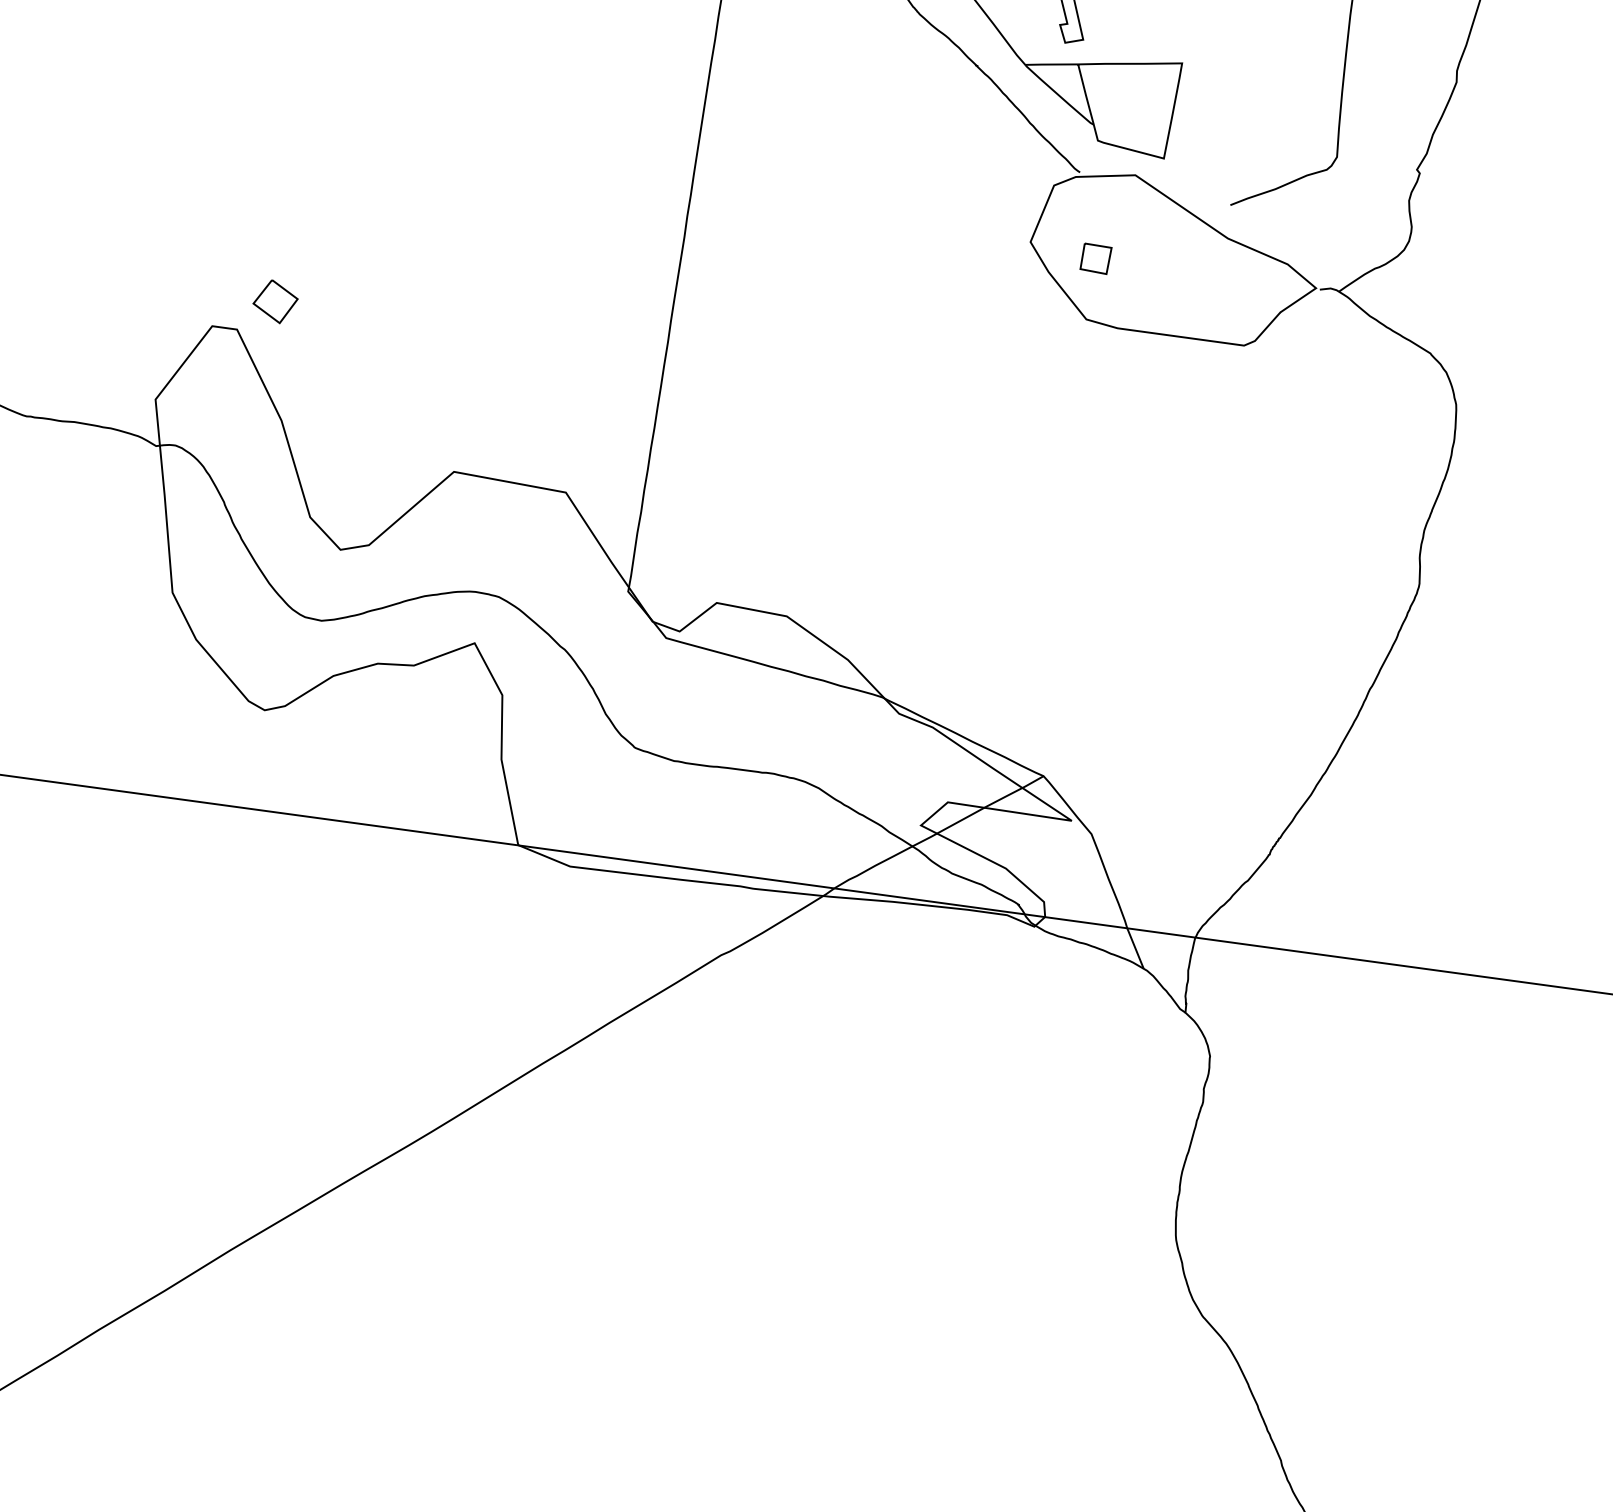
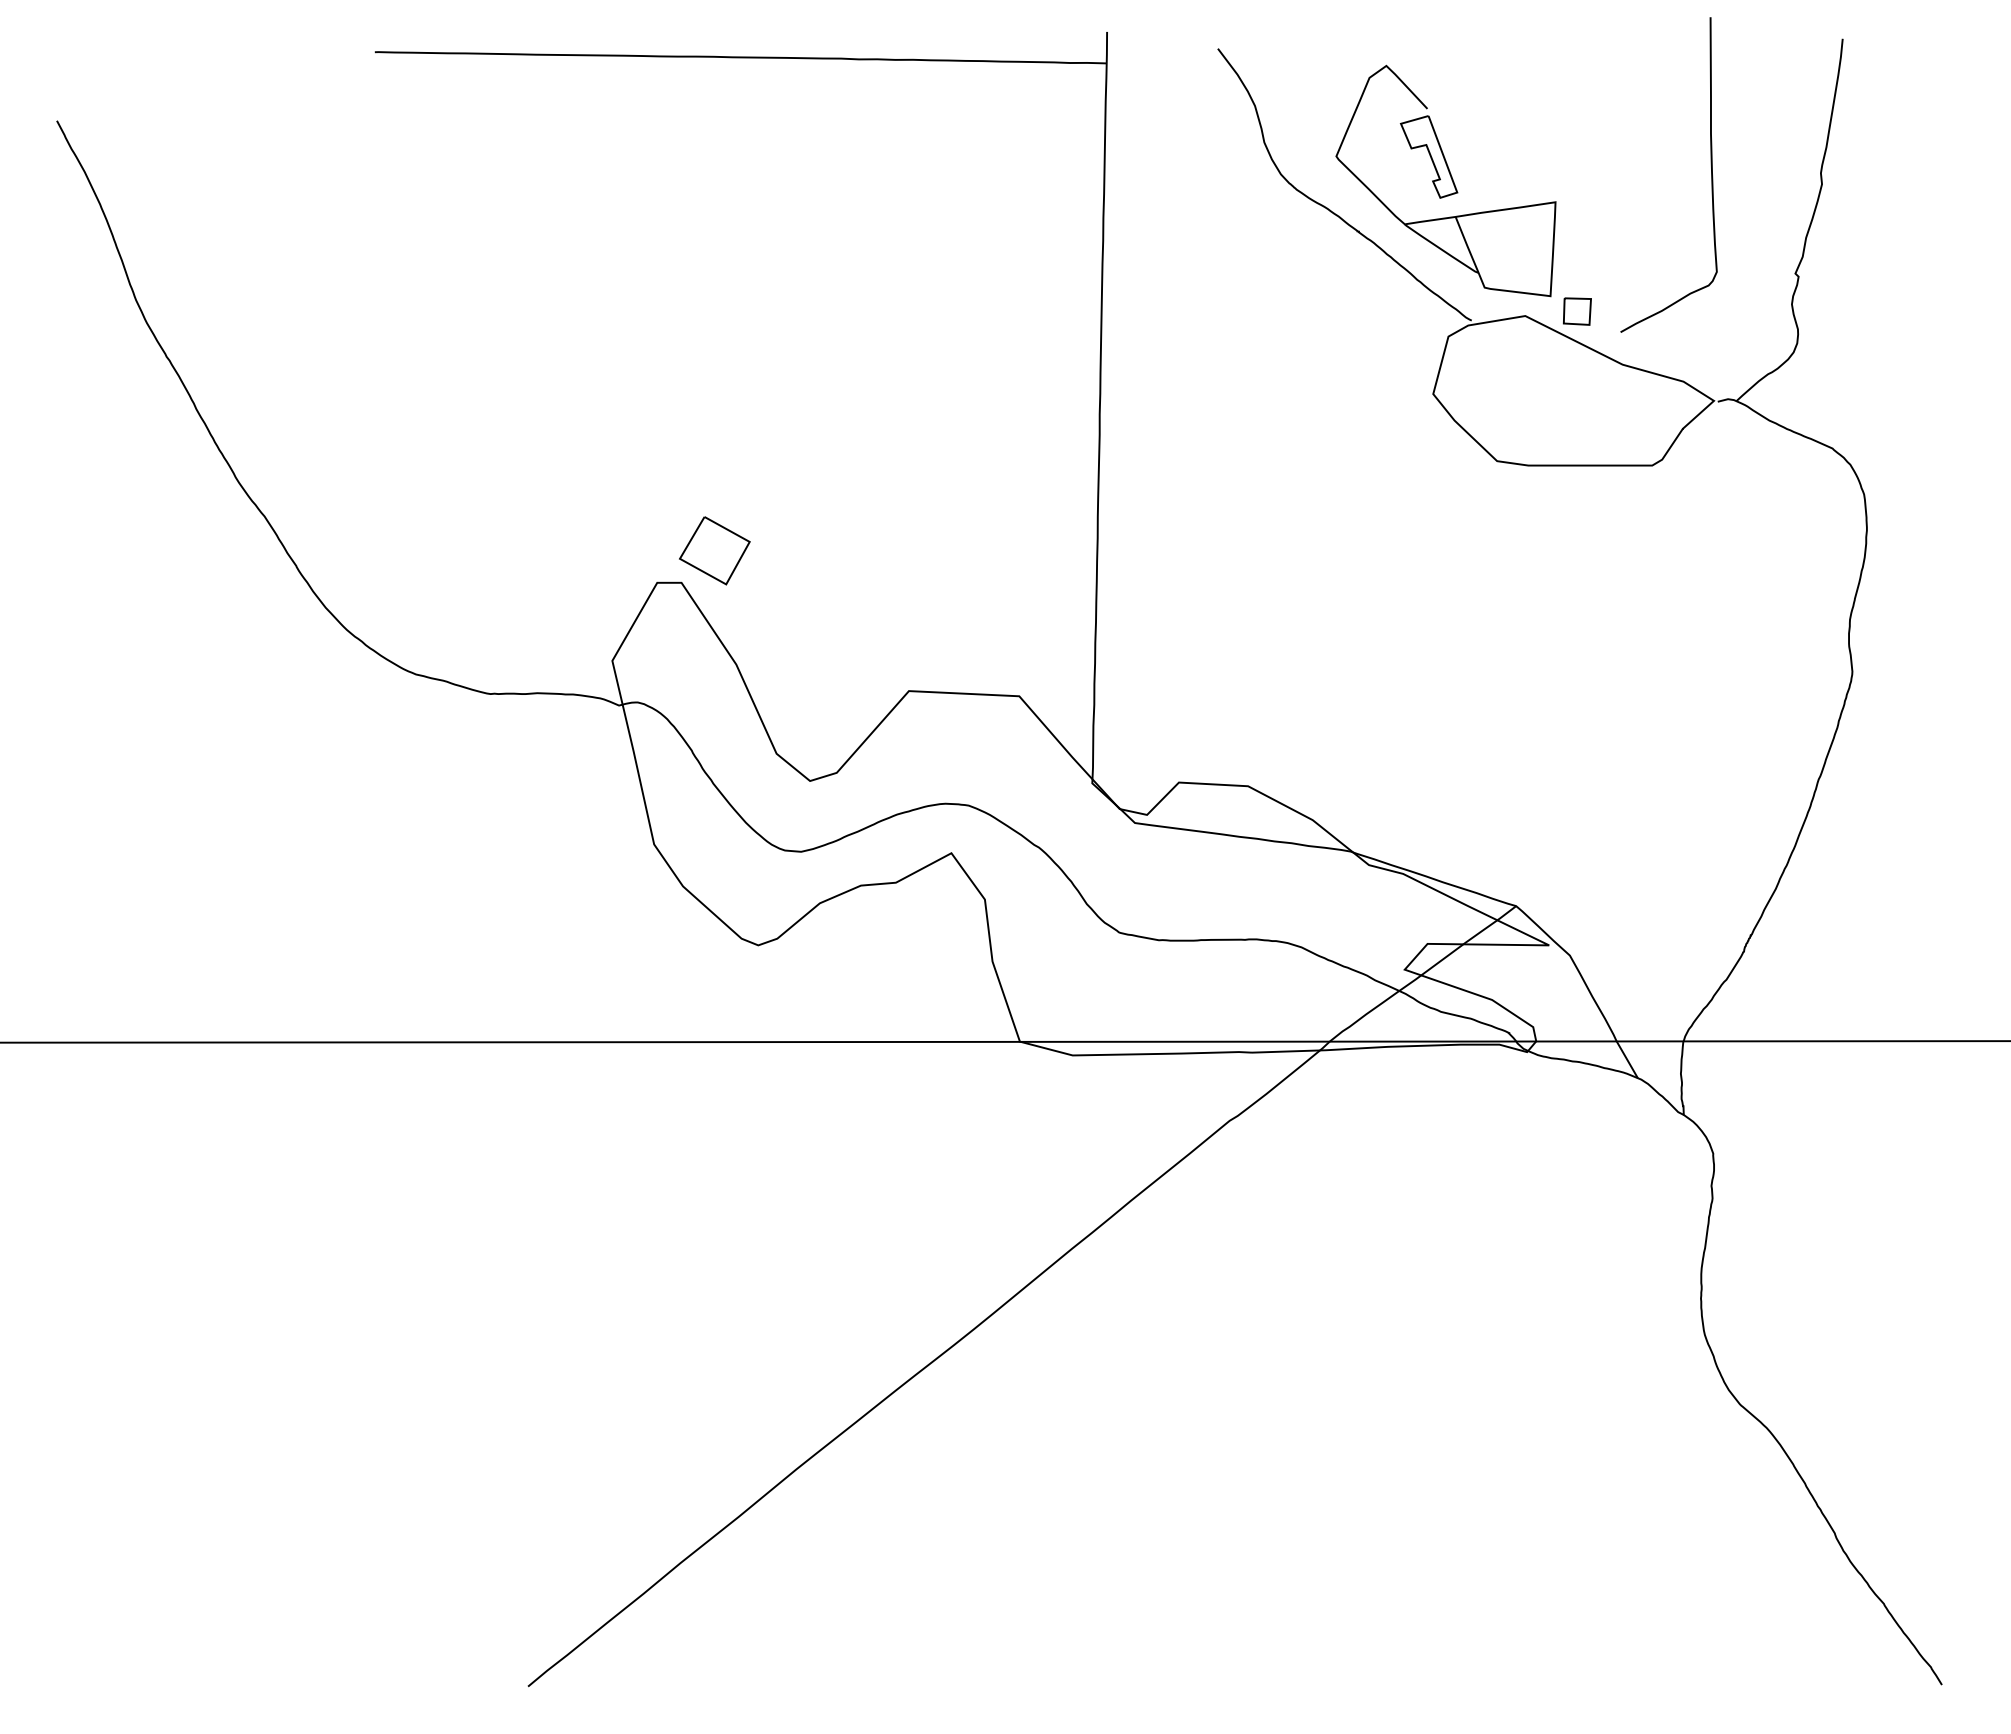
part: (1096, 258) -> (1577, 311), moved
part: (275, 301) -> (714, 550), size x1.67

